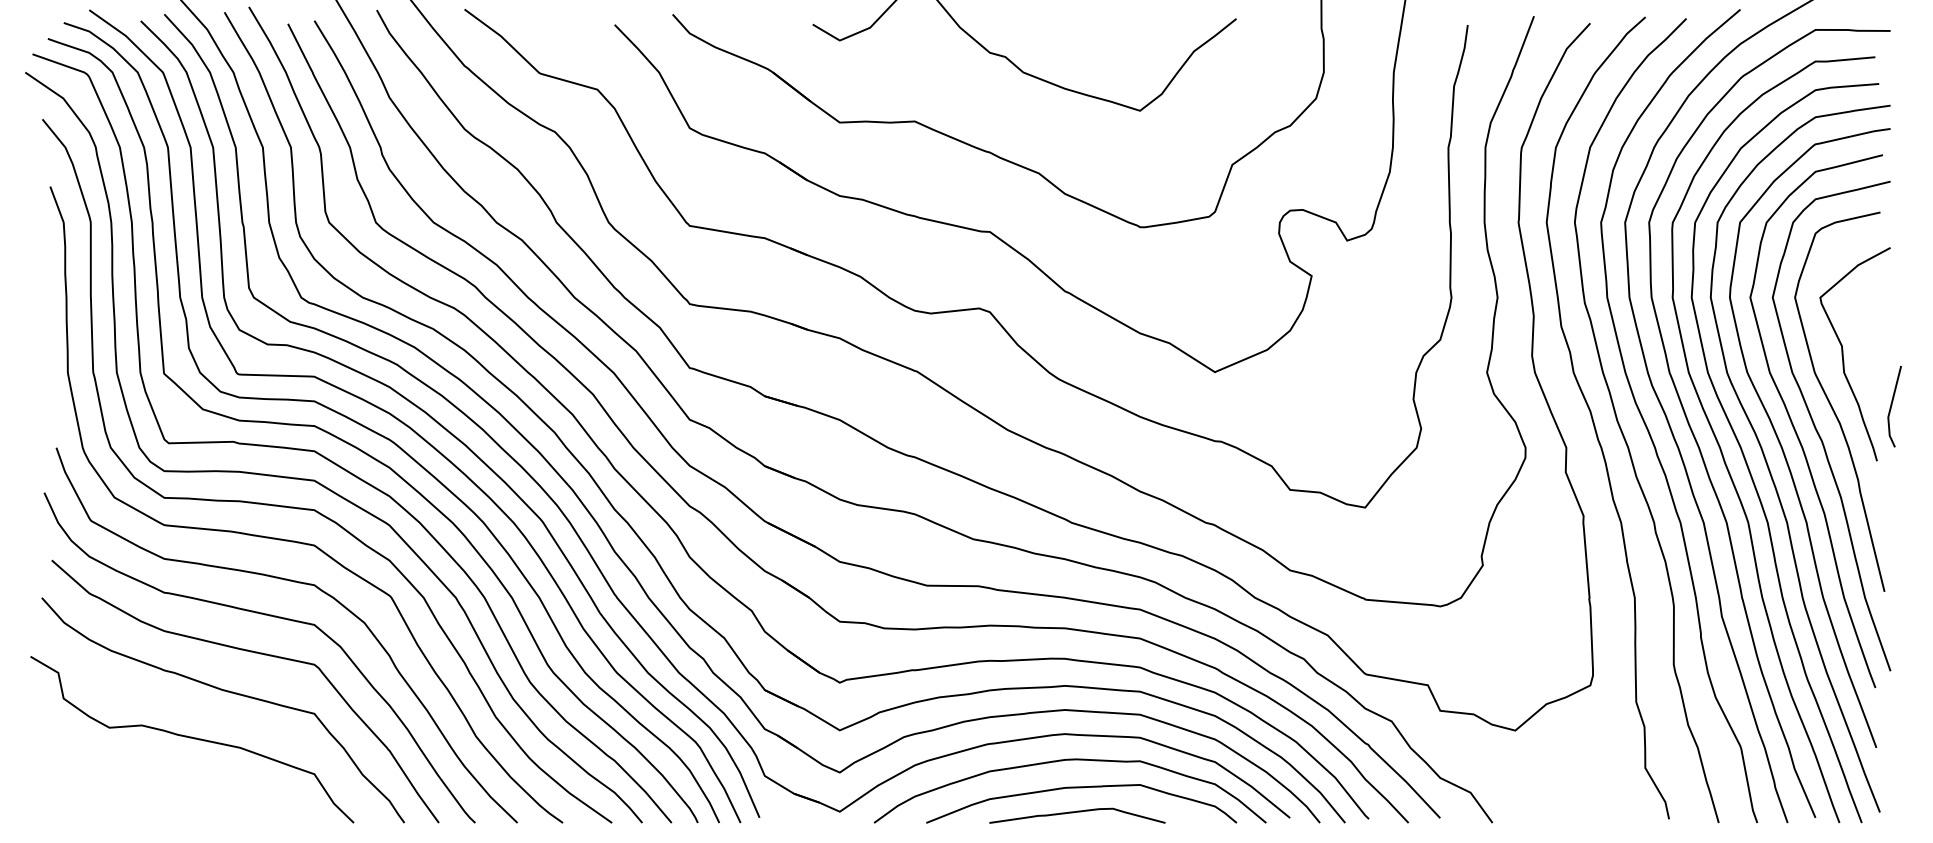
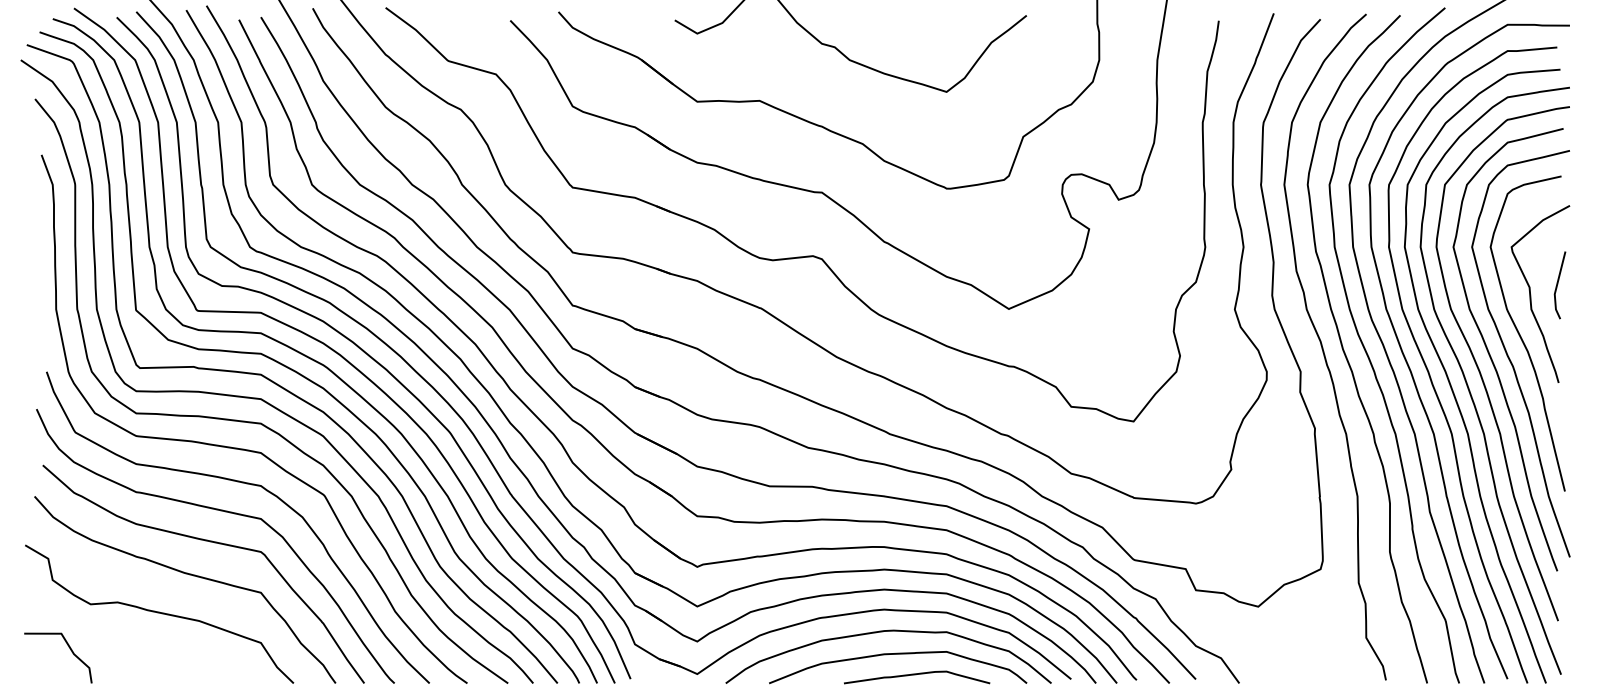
line: (1892, 405) -> (1558, 284), moved
line: (86, 785) -> (71, 652), added
curve: (1077, 812) -> (917, 674), moved

